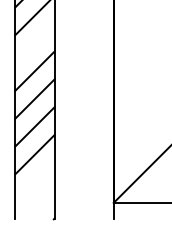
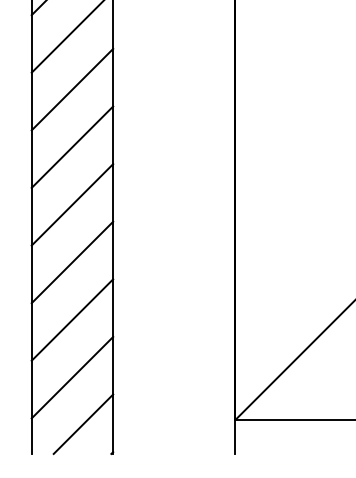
line: (34, 43) -> (71, 89), added
line: (34, 182) -> (71, 377), added
line: (39, 204) -> (81, 423), added

